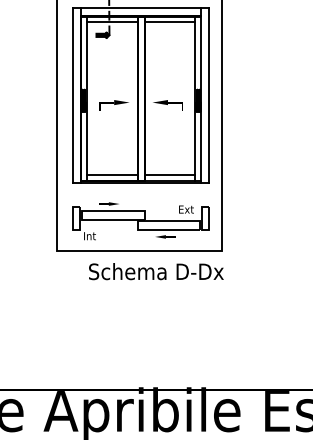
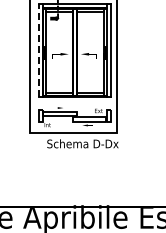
line: (72, 95) -> (38, 50), solid -> dashed

